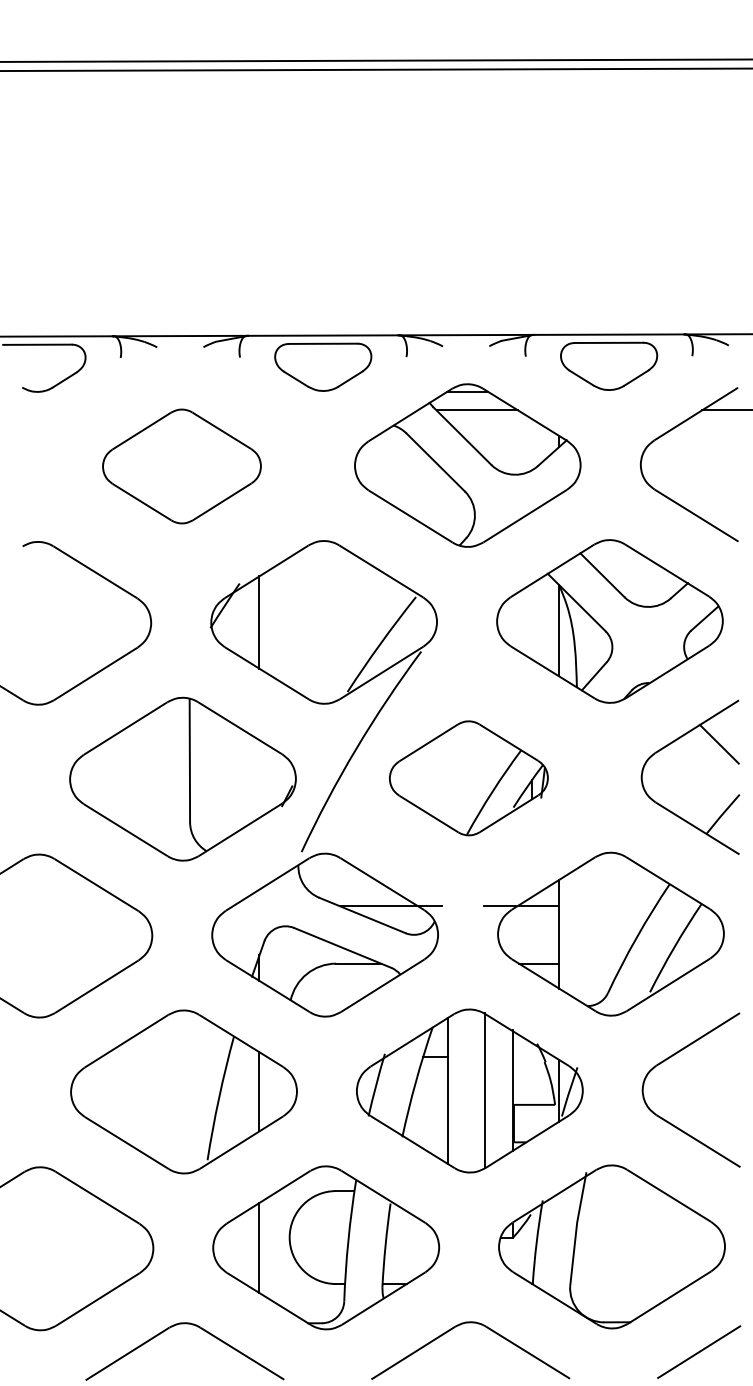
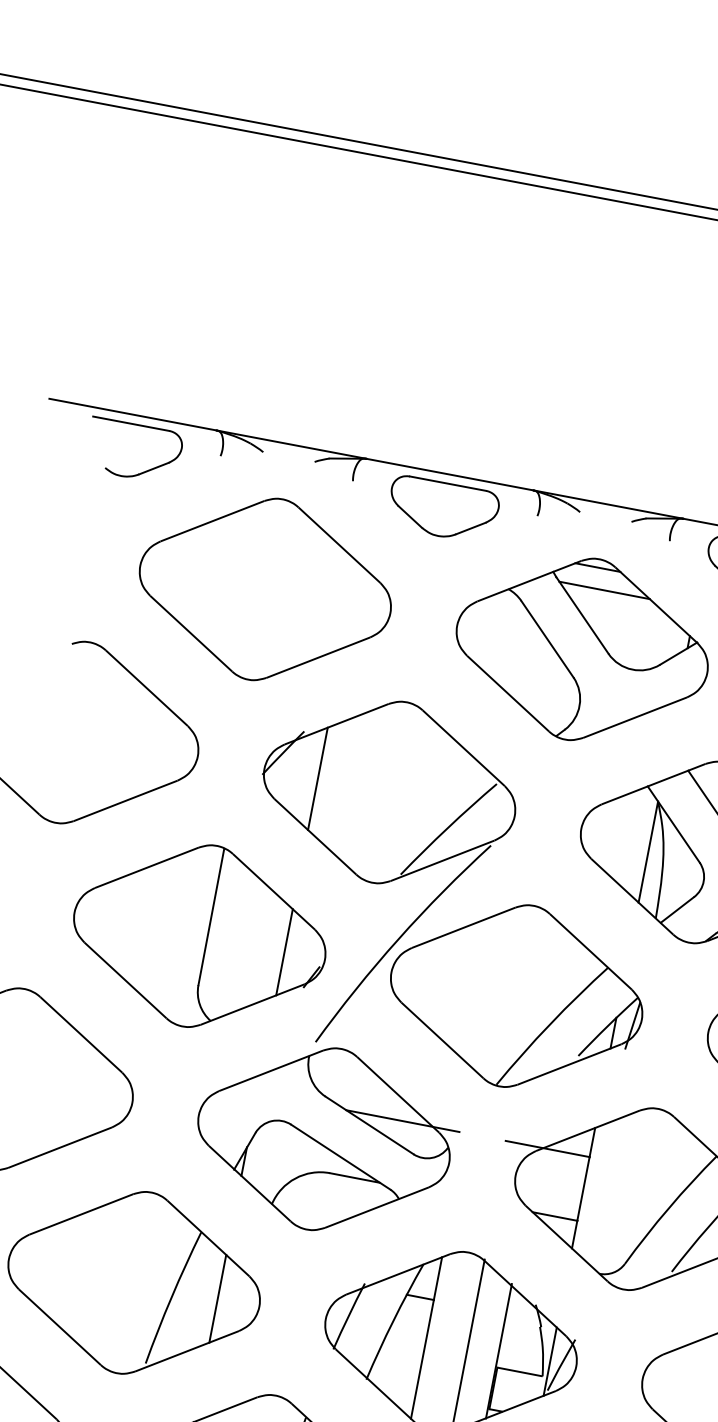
part: (181, 466) -> (264, 589), size x1.43
line: (259, 778) -> (284, 951), added
part: (468, 778) -> (516, 996), size x1.43

